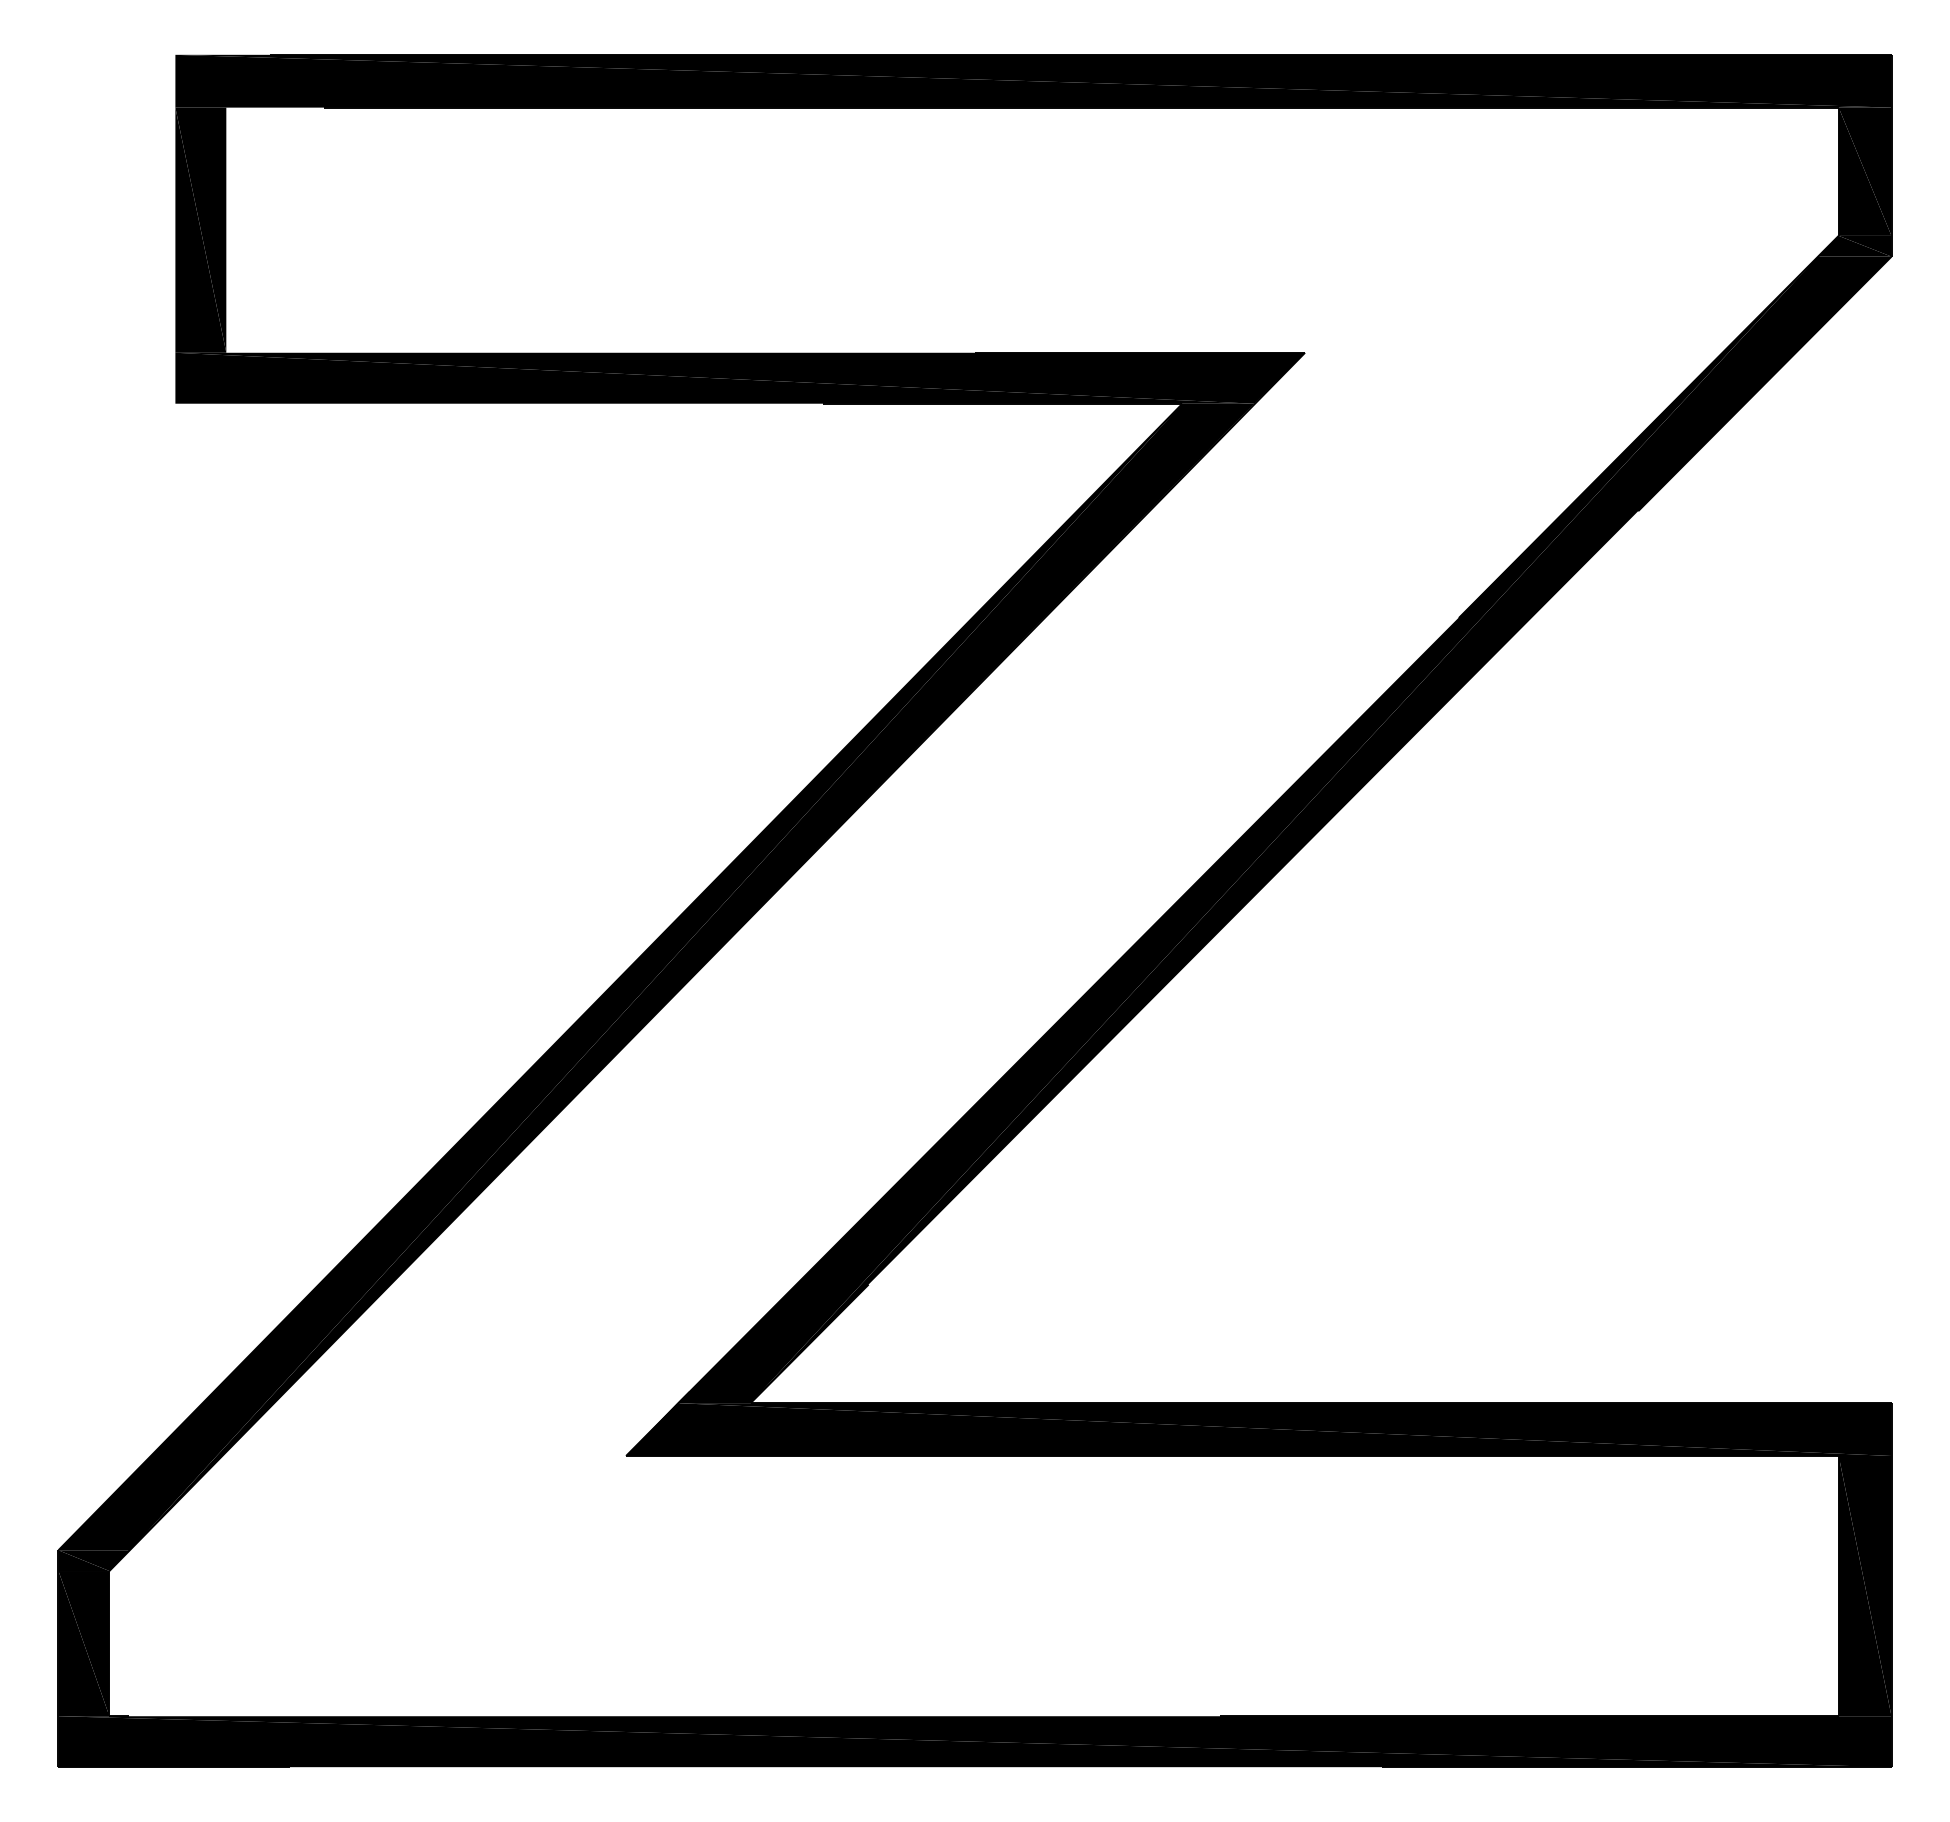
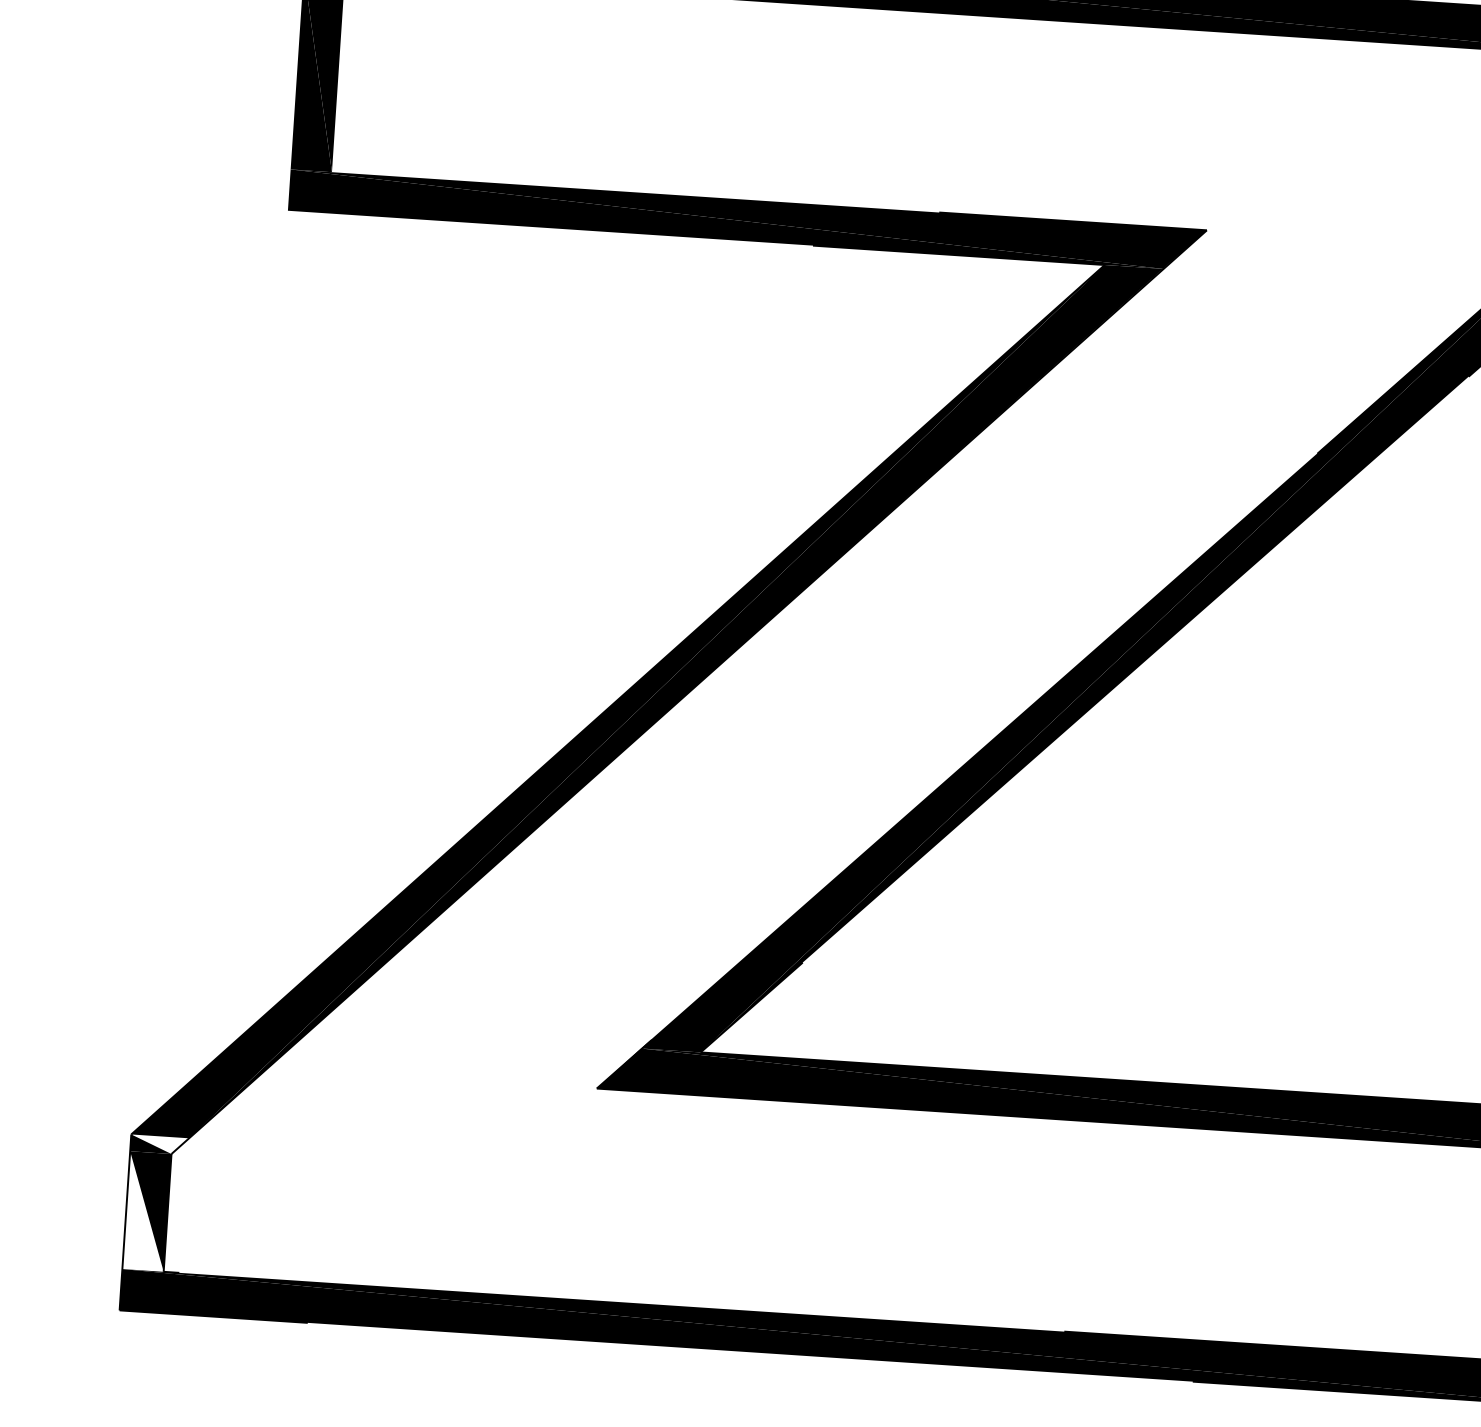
fill: (94, 1560) -> (159, 1144), removed
fill: (83, 1643) -> (146, 1211), removed

